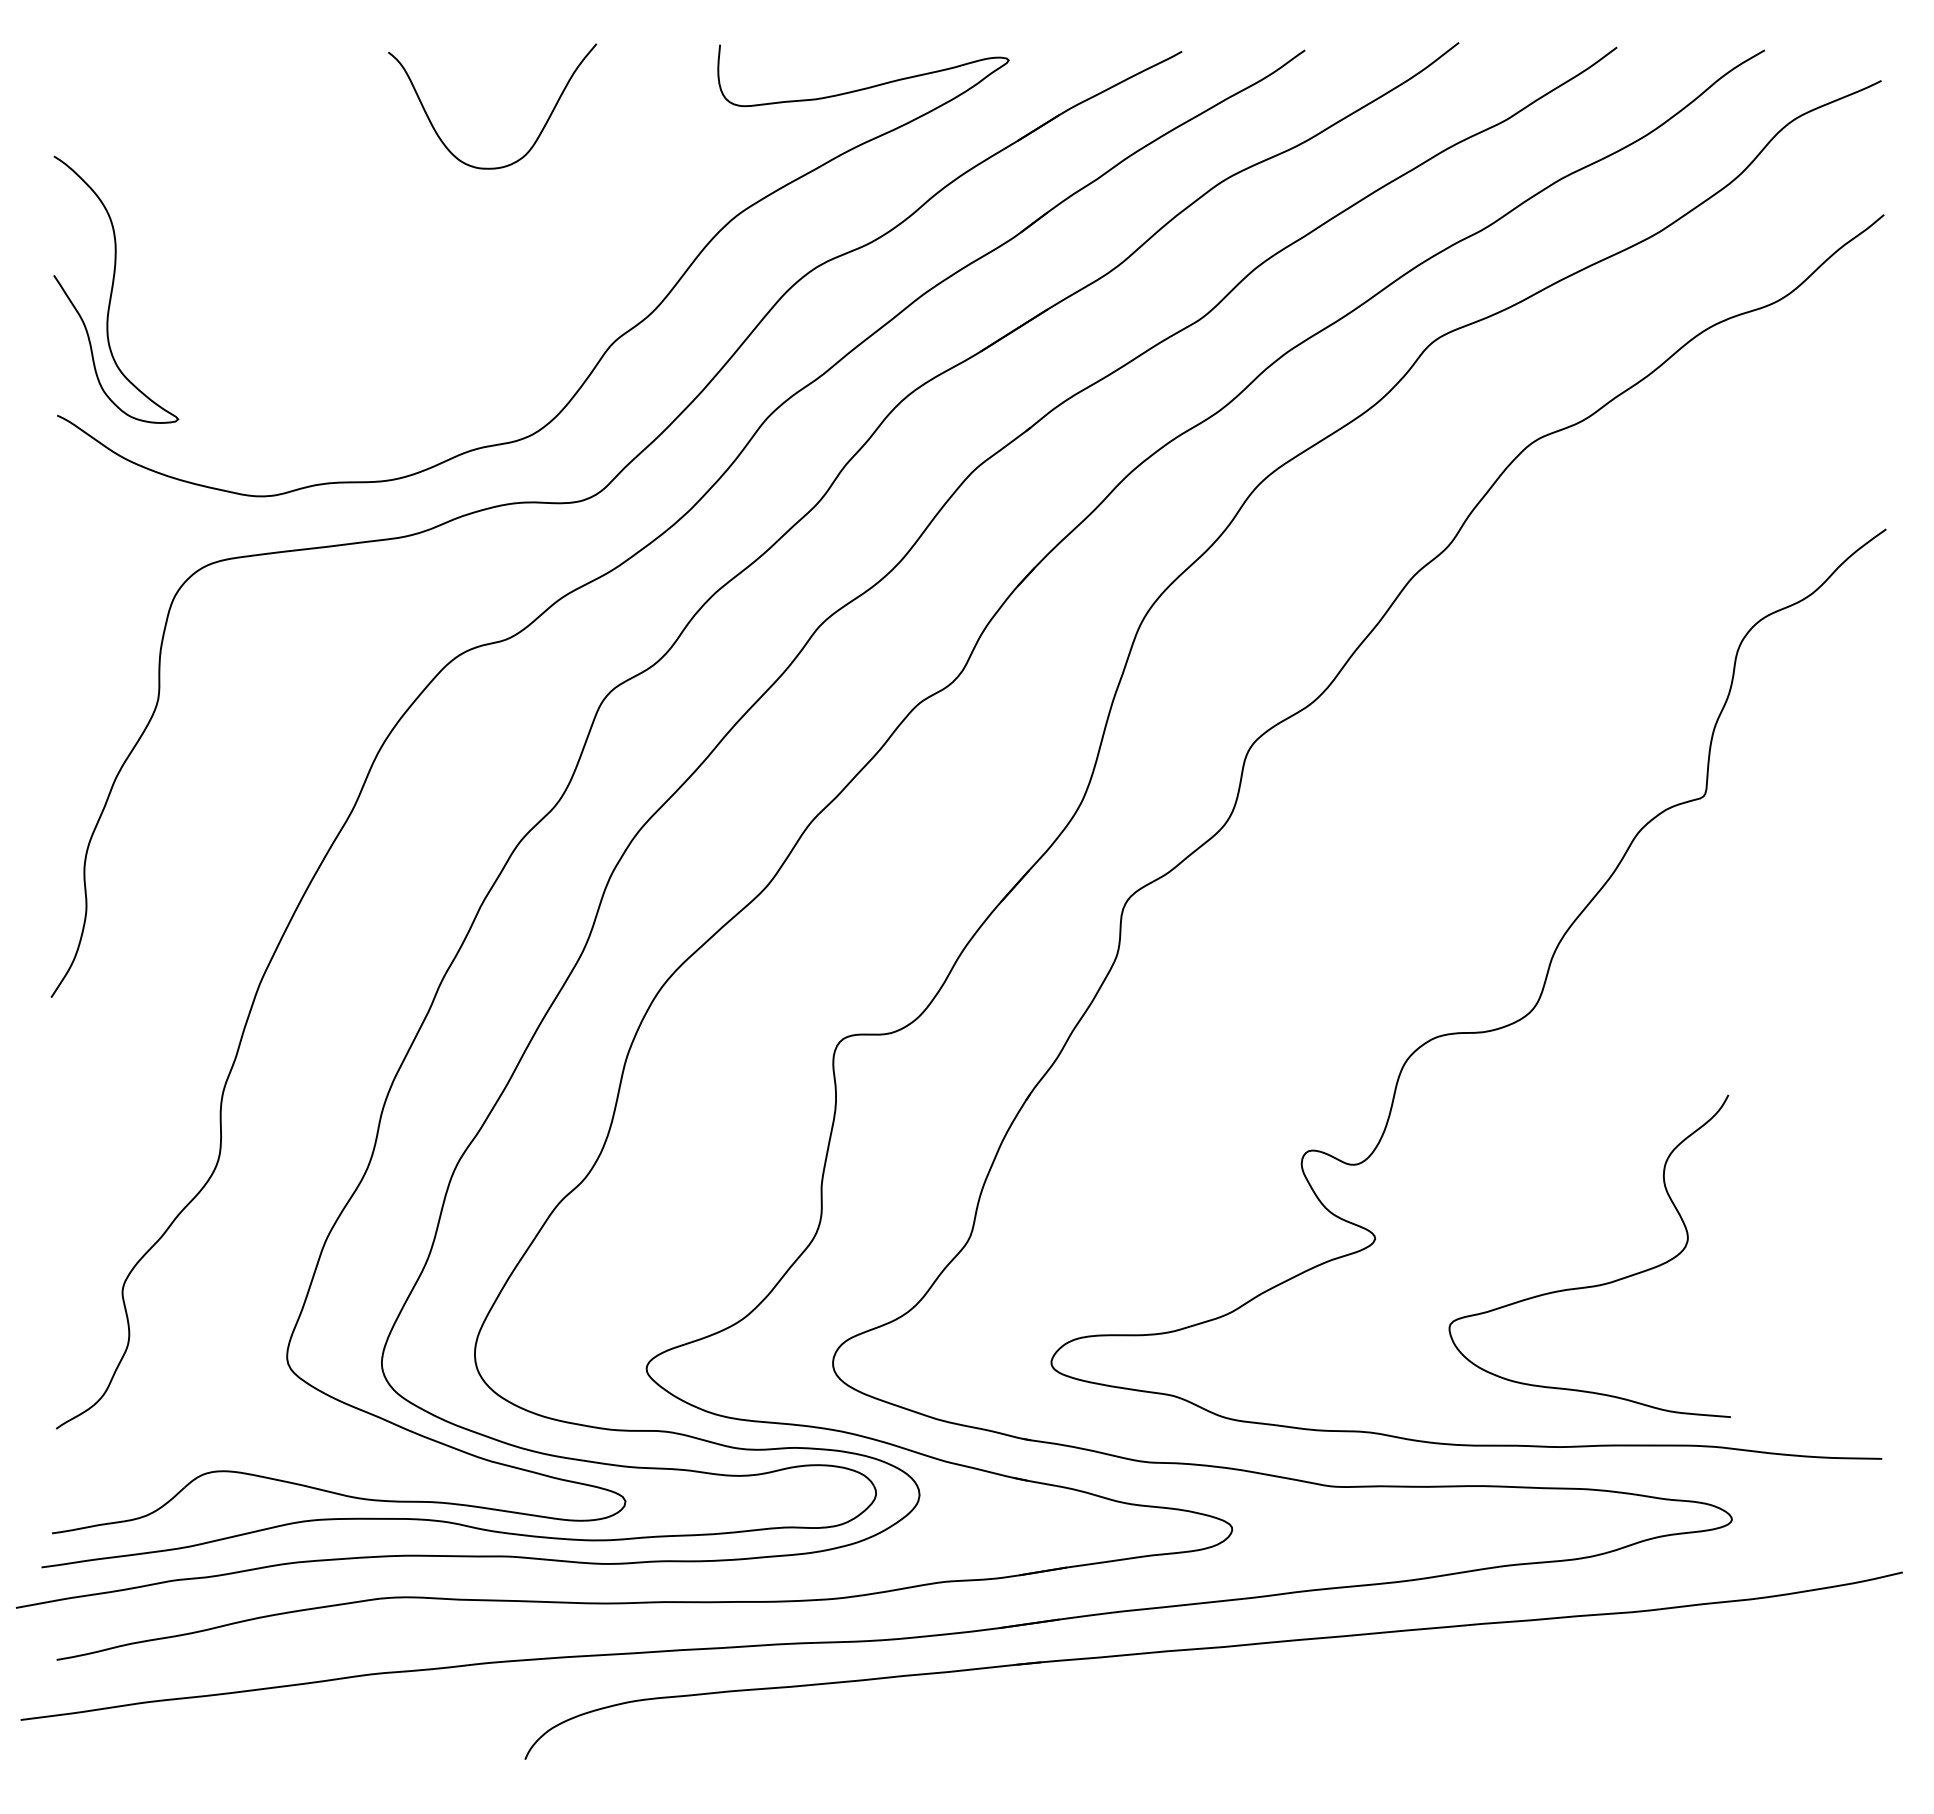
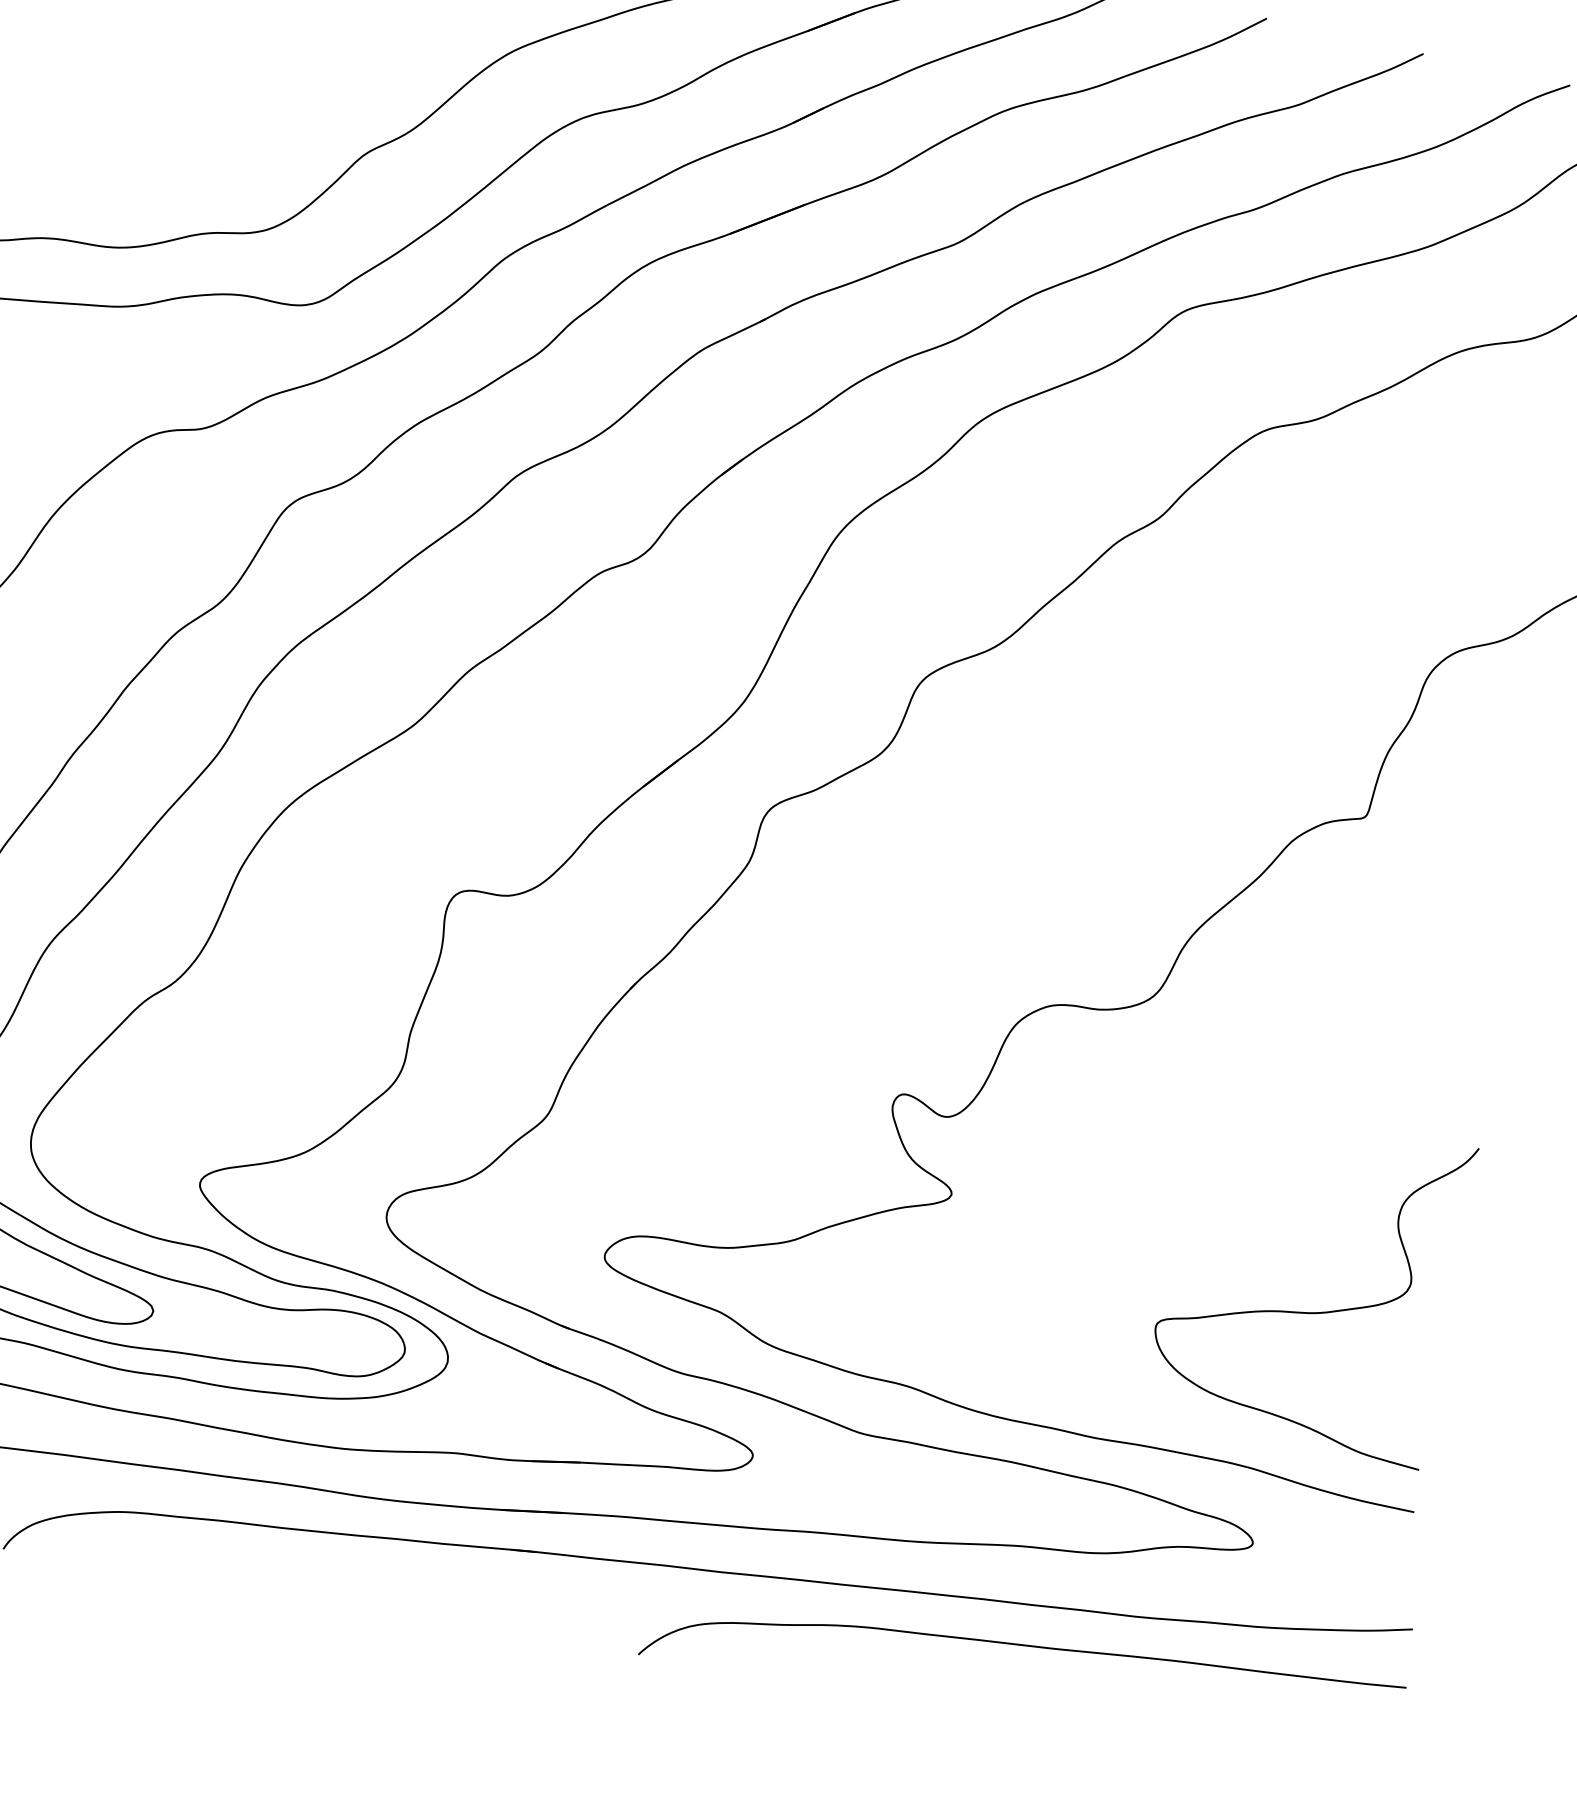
curve: (1591, 1285) -> (1305, 1311), moved
curve: (1532, 1661) -> (1026, 1646), added

